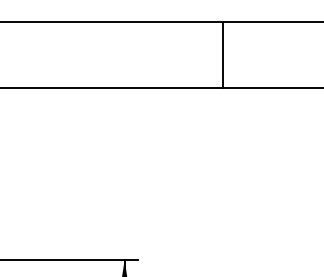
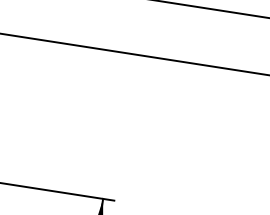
line: (222, 55) -> (212, 38), removed

